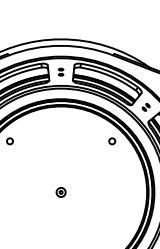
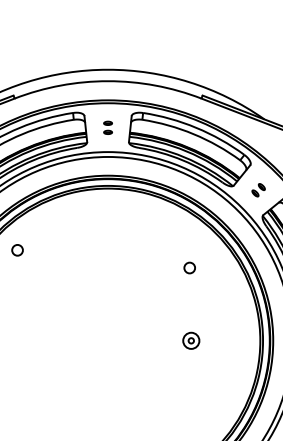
circle: (112, 141) -> (190, 268), moved
part: (60, 192) -> (190, 340), moved

